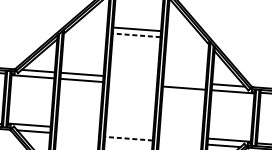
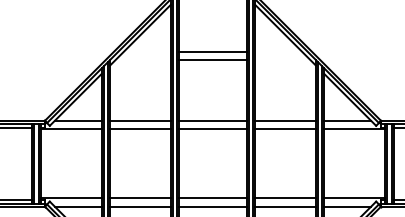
line: (136, 35) -> (212, 60), dashed -> solid
line: (133, 77) -> (212, 120), added
line: (184, 81) -> (285, 120), added
line: (132, 84) -> (212, 129), added
line: (78, 129) -> (140, 198), added
line: (129, 132) -> (212, 198), added
line: (77, 134) -> (140, 206), added
line: (180, 136) -> (285, 198), added
line: (128, 138) -> (212, 206), dashed -> solid
line: (180, 142) -> (285, 206), added

